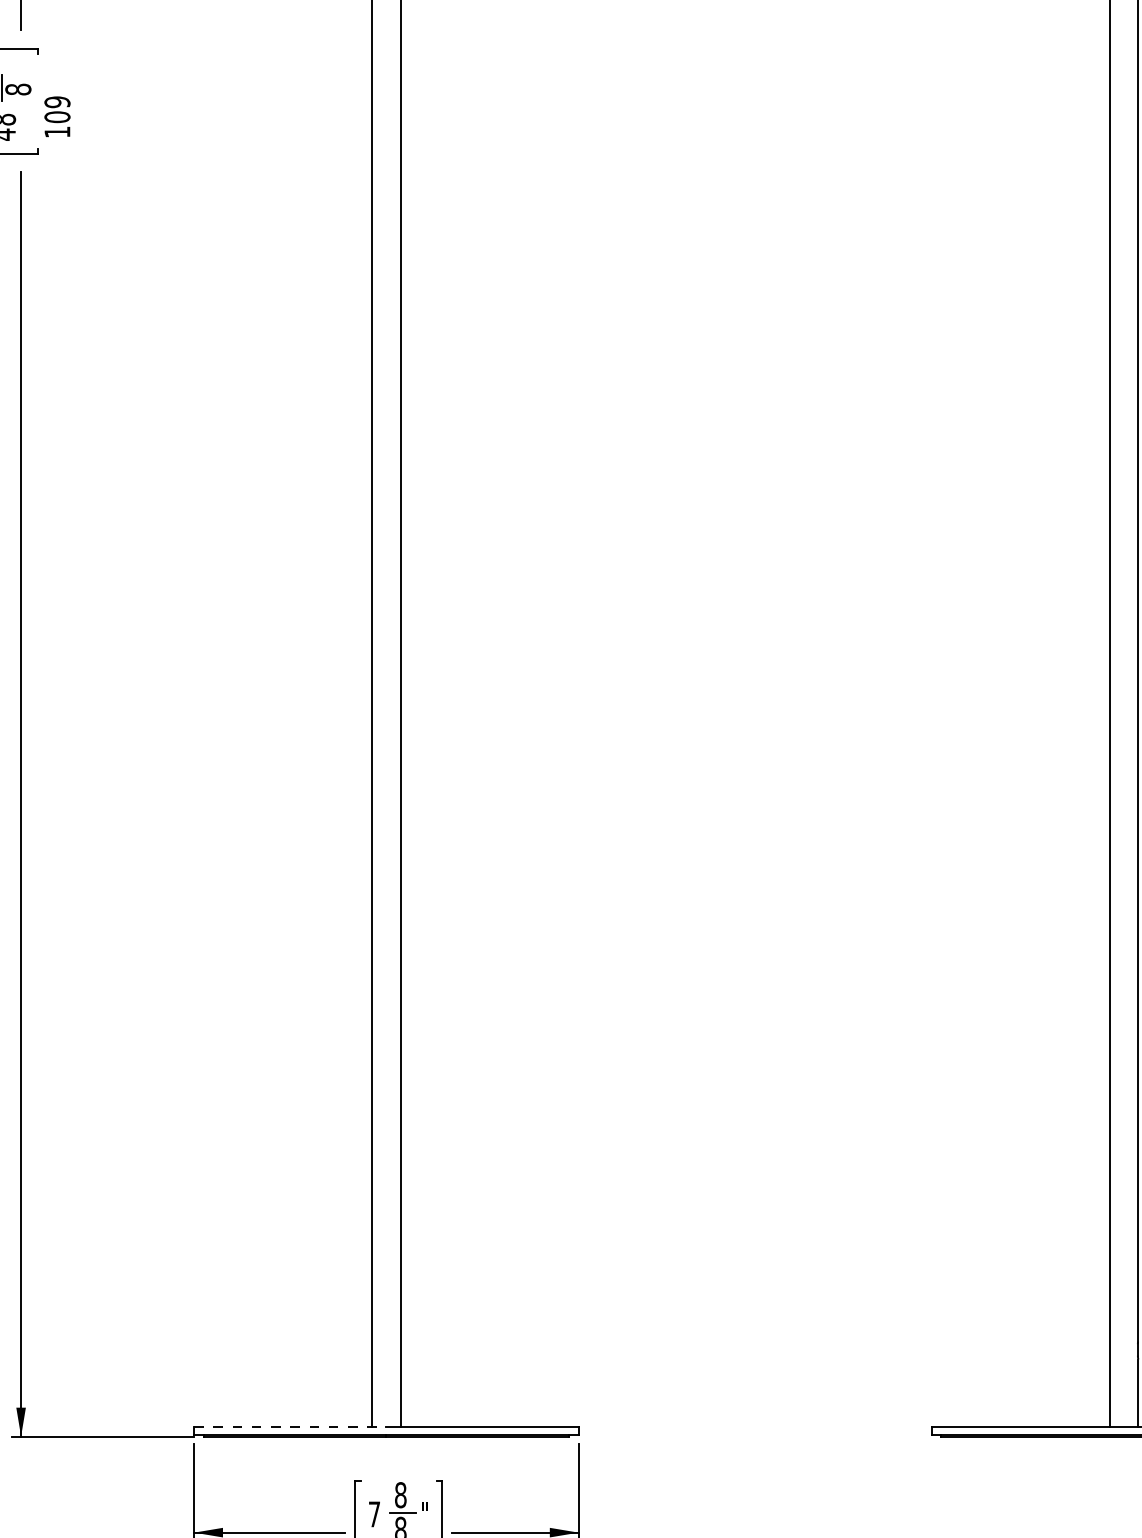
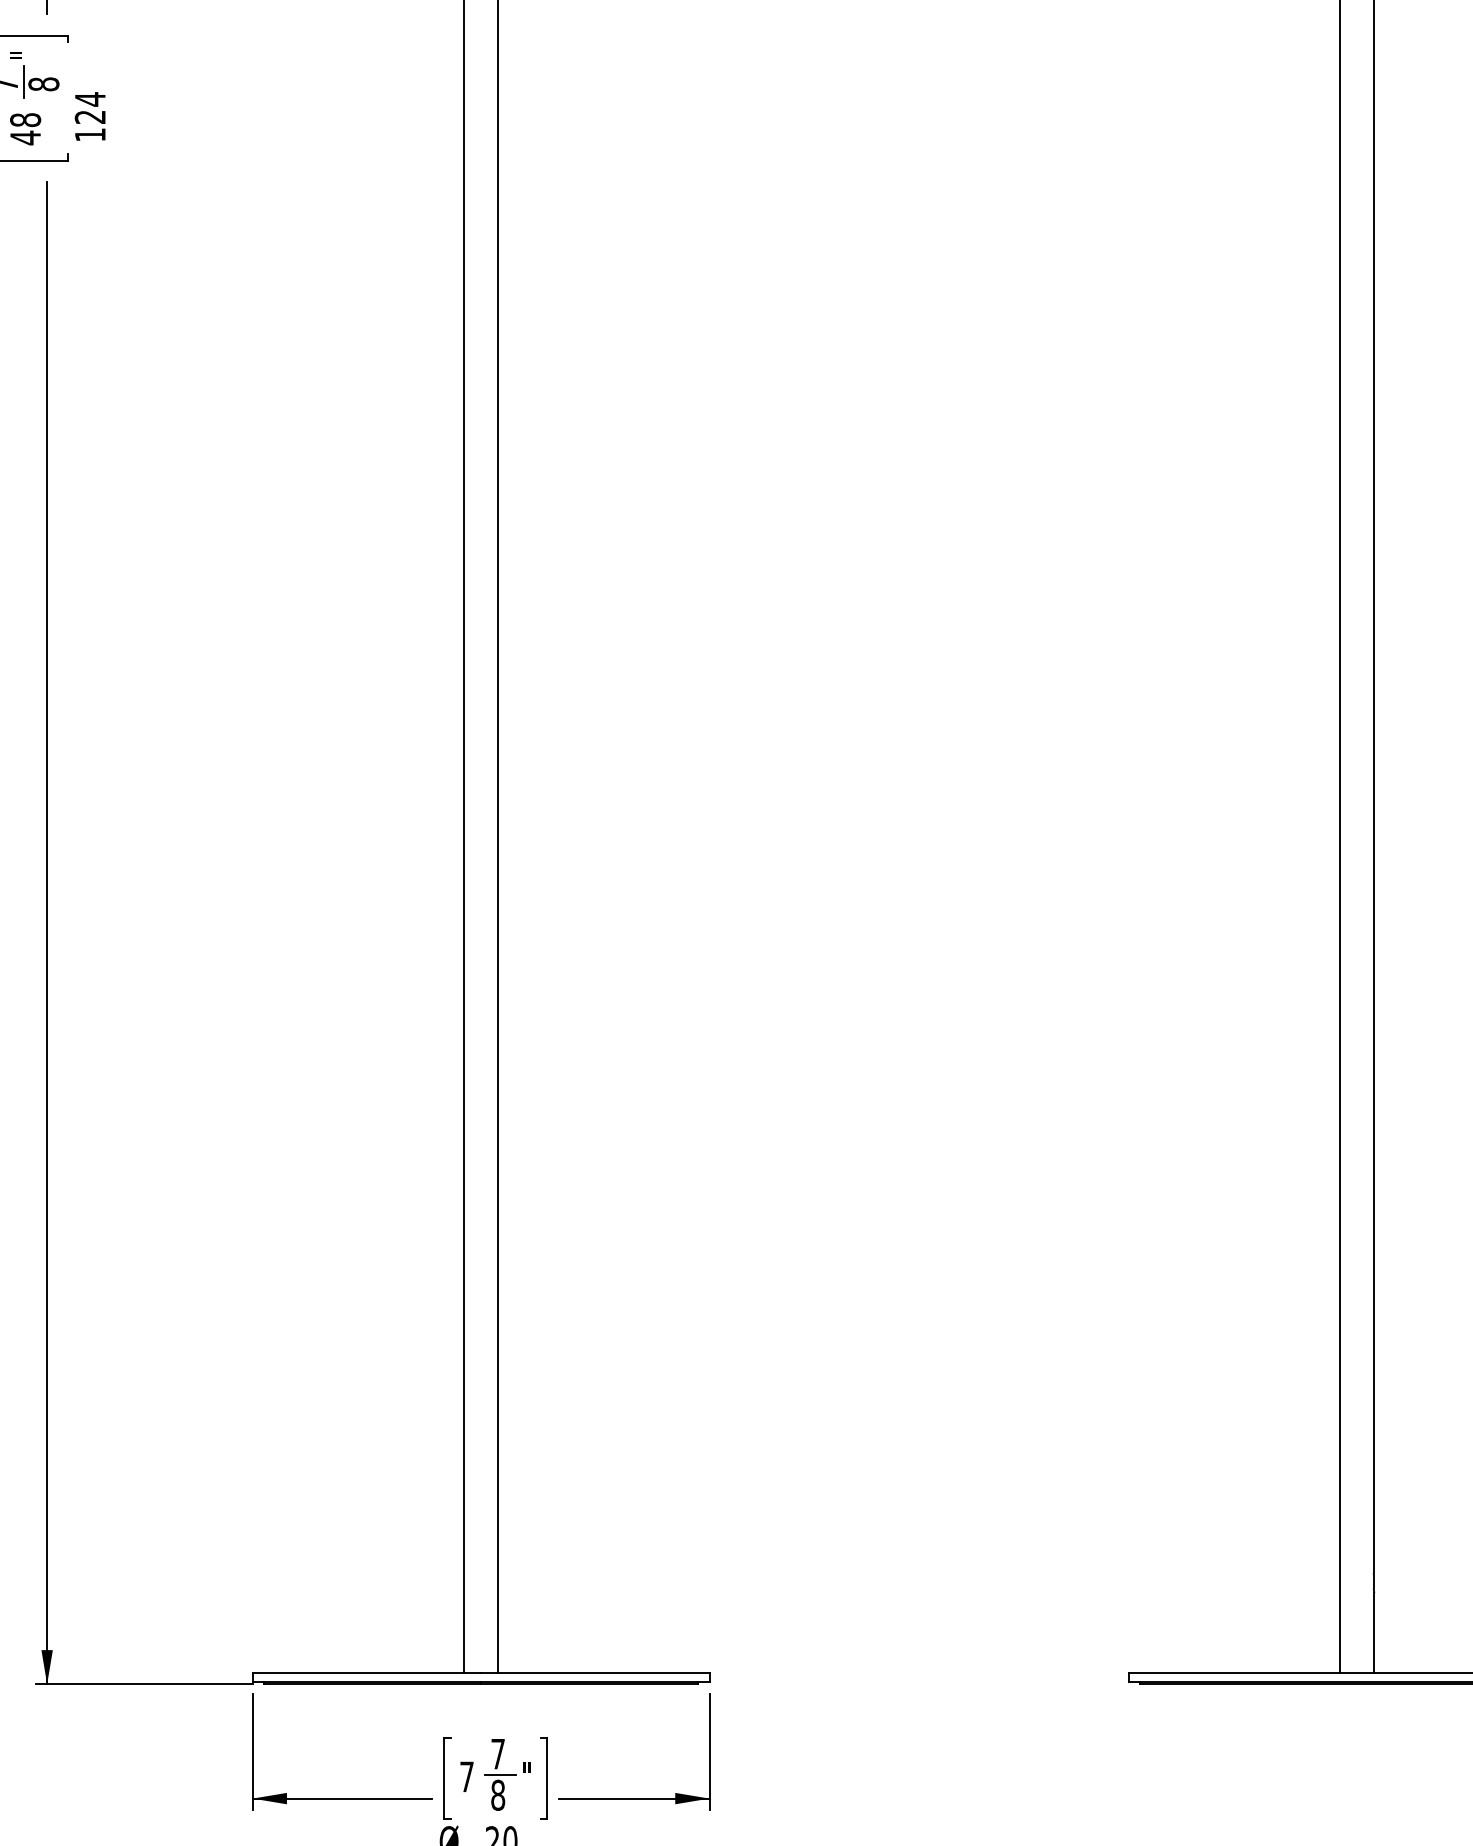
text: (56, 109) -> (89, 108), 109 -> 124
line: (290, 1426) -> (367, 1672), dashed -> solid
text: (401, 1494) -> (498, 1753), 8 -> 7

